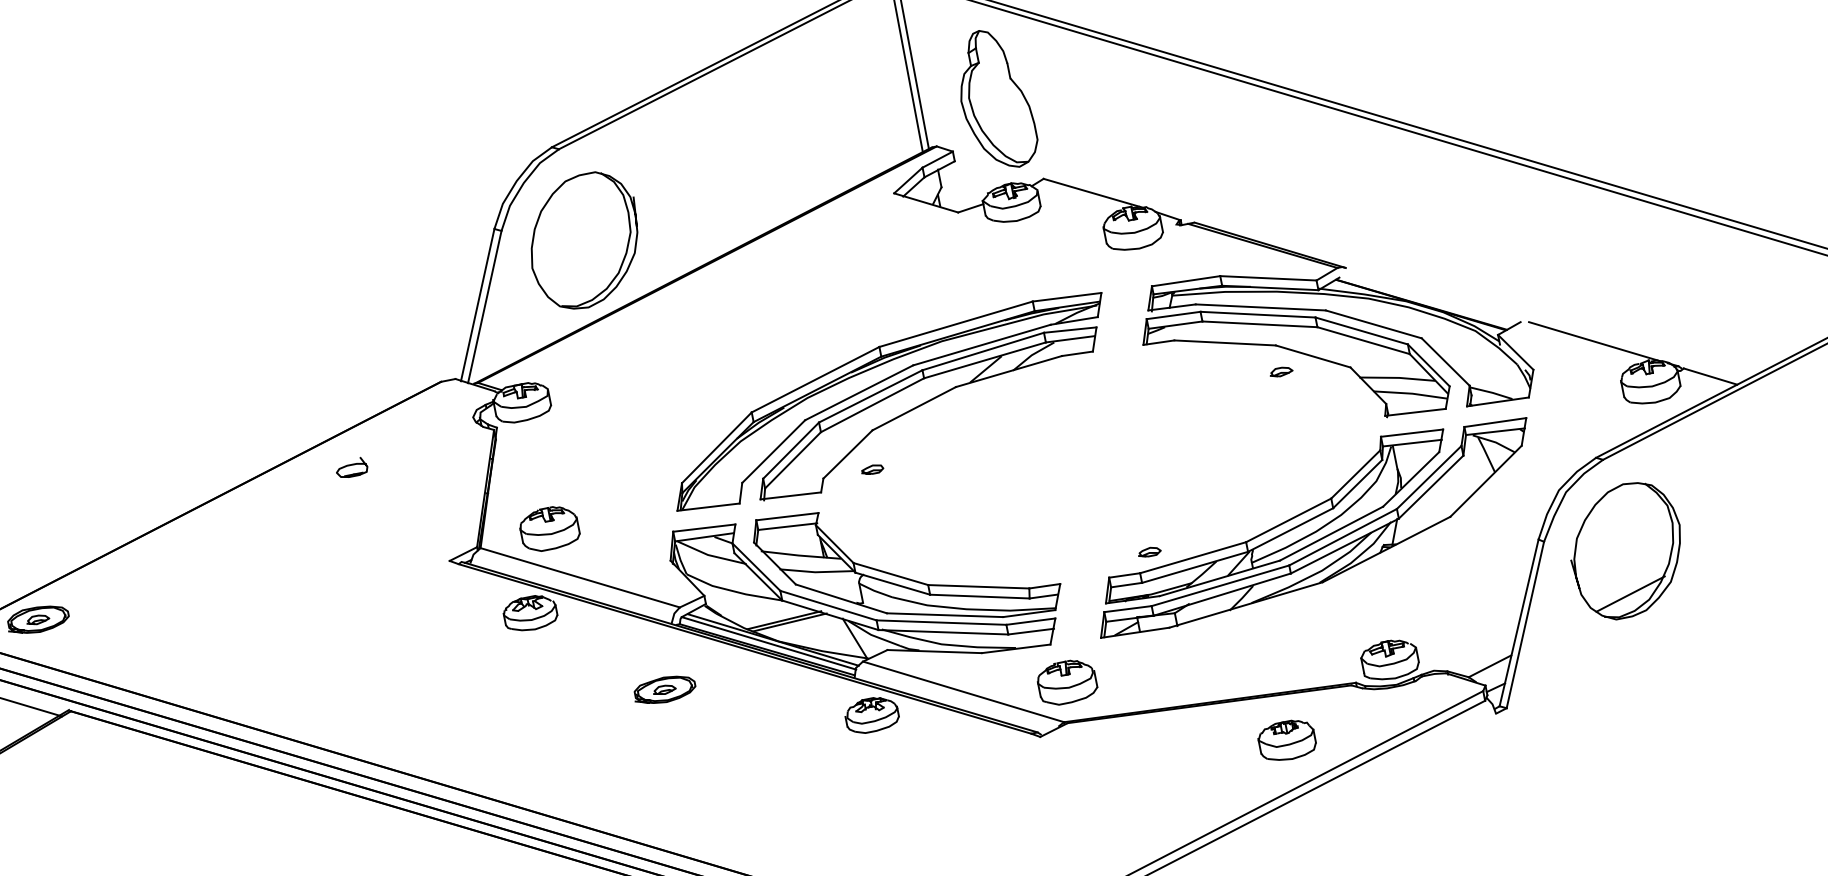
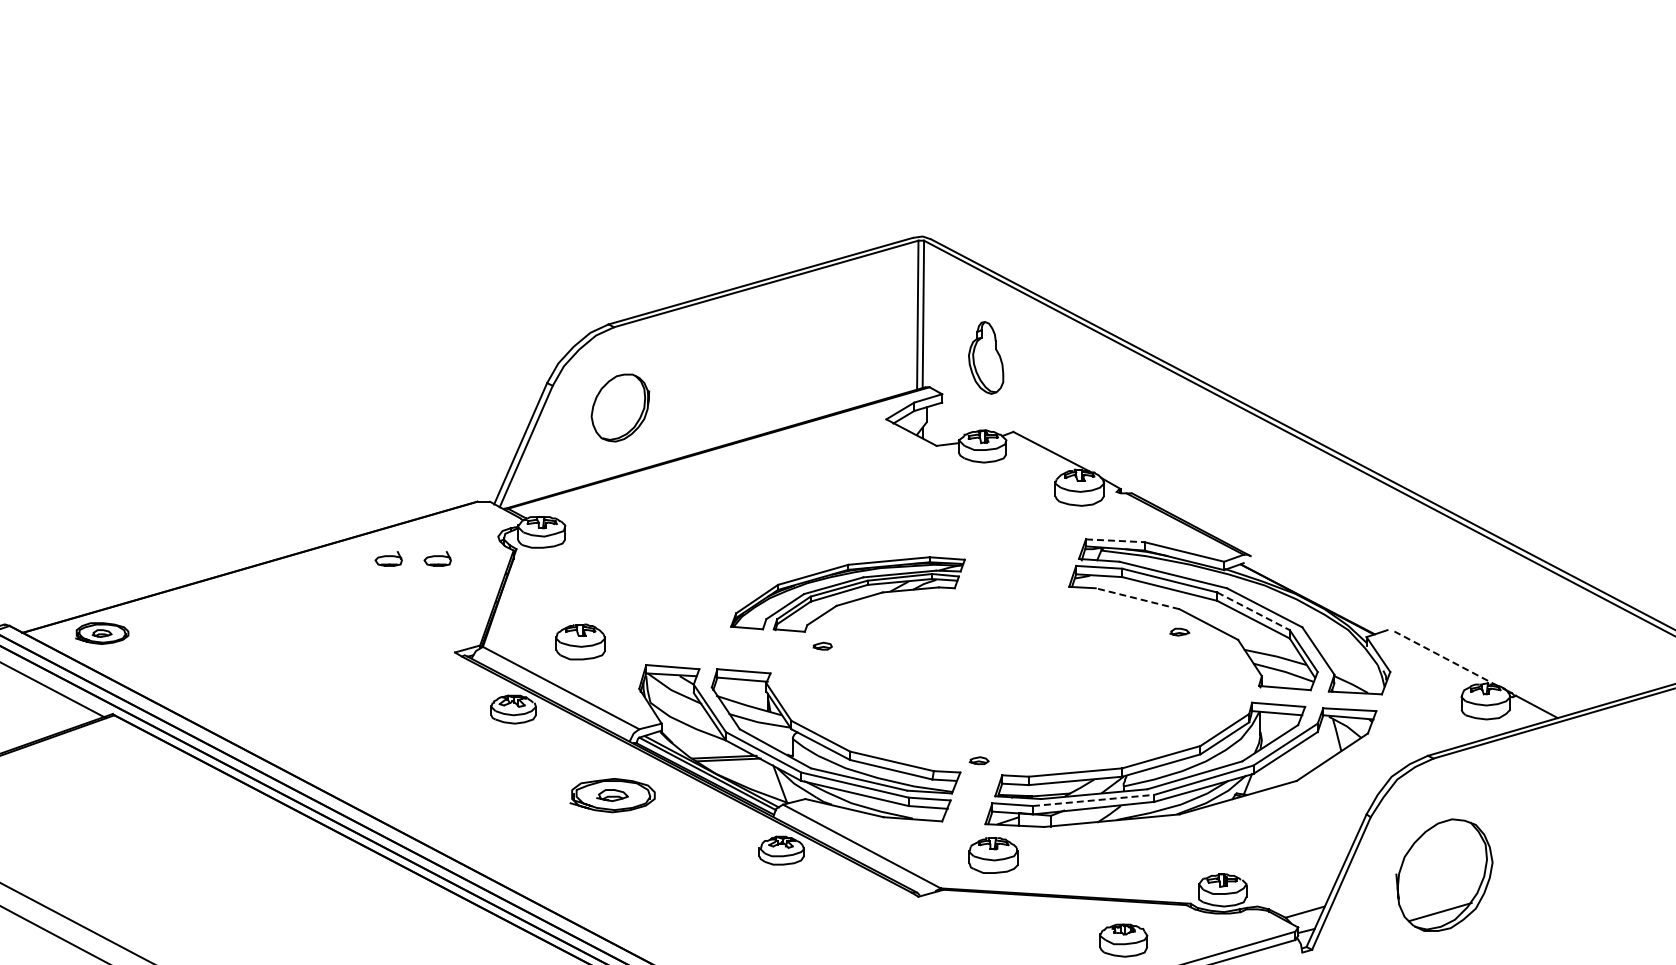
part: (994, 99) -> (985, 357), size x0.6
part: (584, 240) -> (620, 407), size x0.6
line: (1186, 280) -> (1115, 540), solid -> dashed
line: (1361, 331) -> (1253, 611), solid -> dashed
line: (1594, 341) -> (1445, 658), solid -> dashed
line: (1224, 342) -> (1137, 598), solid -> dashed
part: (889, 404) -> (847, 594), size x0.6
part: (407, 456) -> (437, 558), added
part: (549, 528) -> (580, 641), moved
part: (1626, 549) -> (1444, 874), moved
part: (1148, 552) -> (978, 760), moved
line: (1220, 585) -> (1093, 800), solid -> dashed
part: (1066, 682) -> (993, 855), moved
part: (665, 689) -> (613, 795), size x1.6

